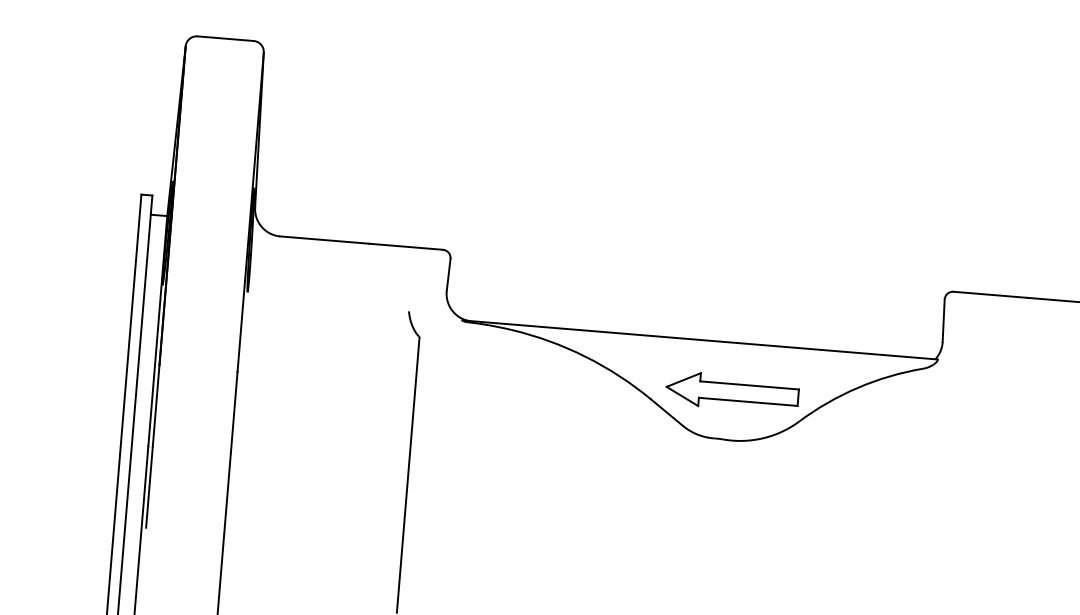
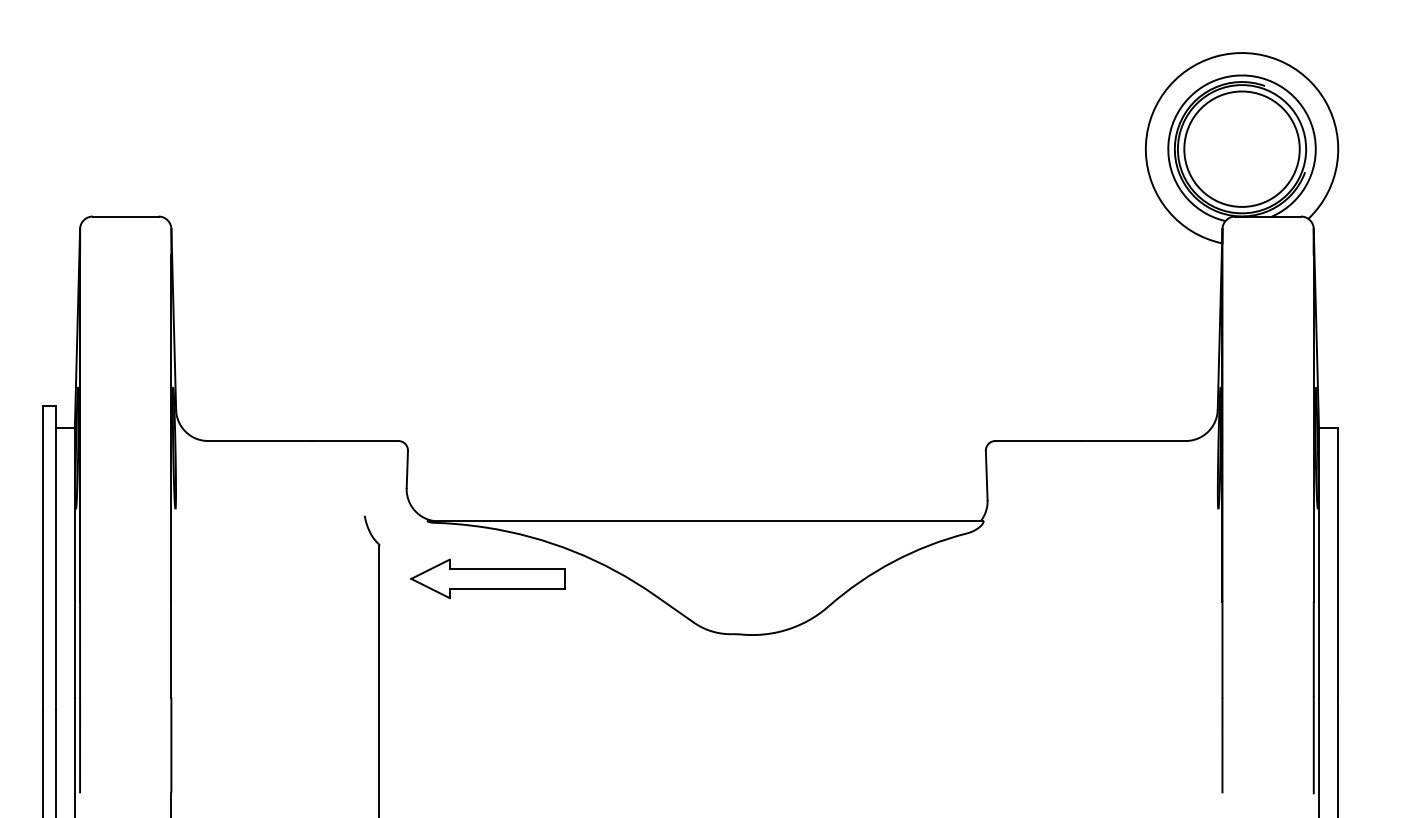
part: (731, 391) -> (487, 578), moved

